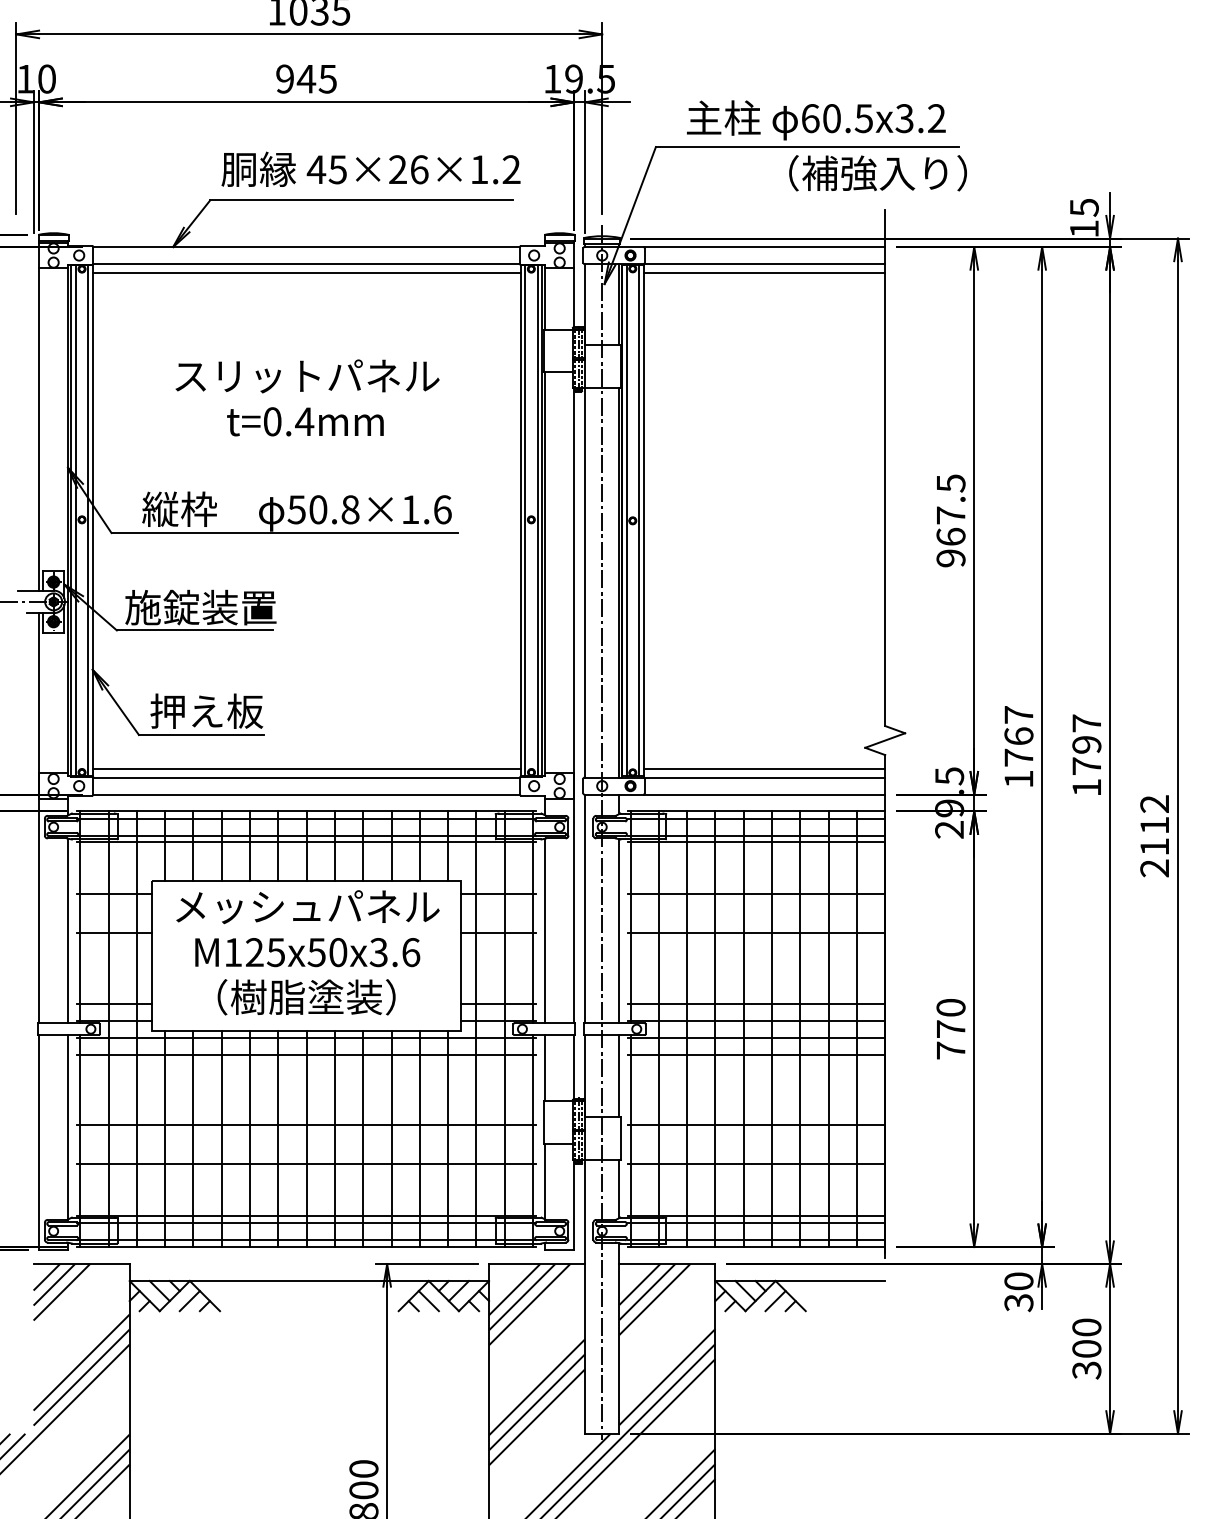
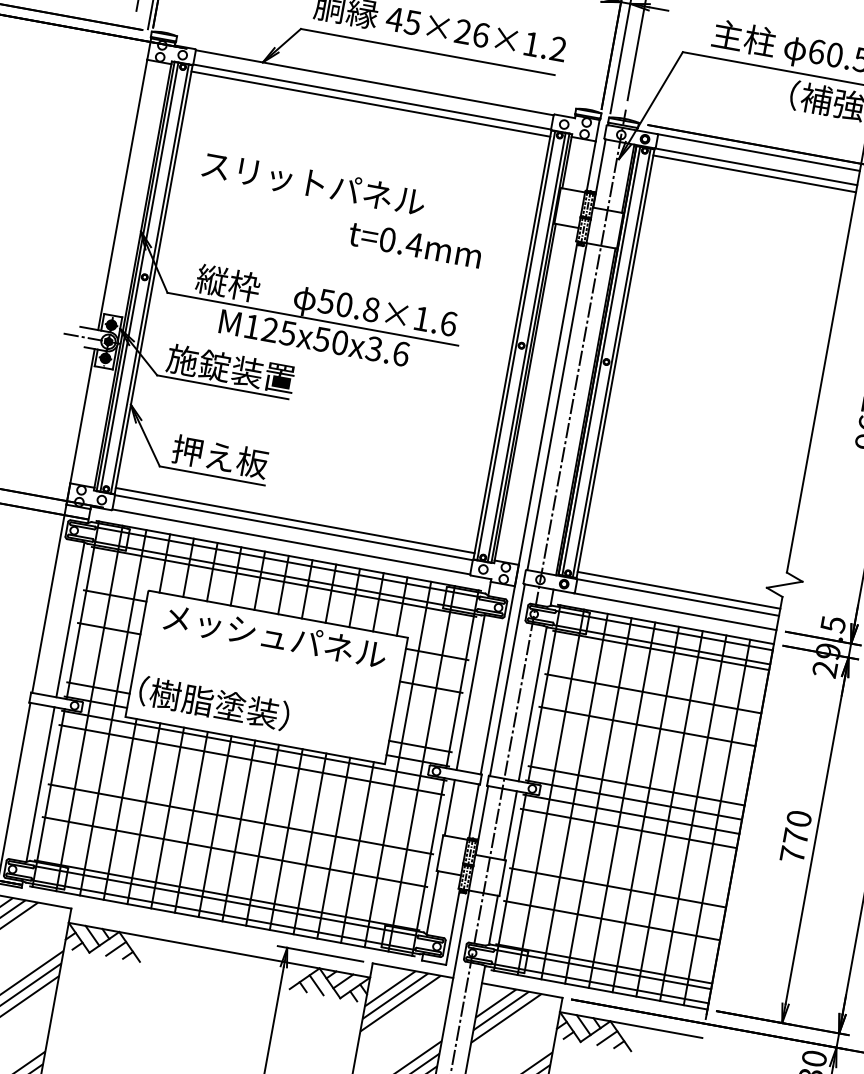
text: (307, 376) -> (313, 183), moved
text: (305, 421) -> (415, 244), moved
text: (307, 952) -> (314, 338), moved
text: (306, 997) -> (214, 703), moved

